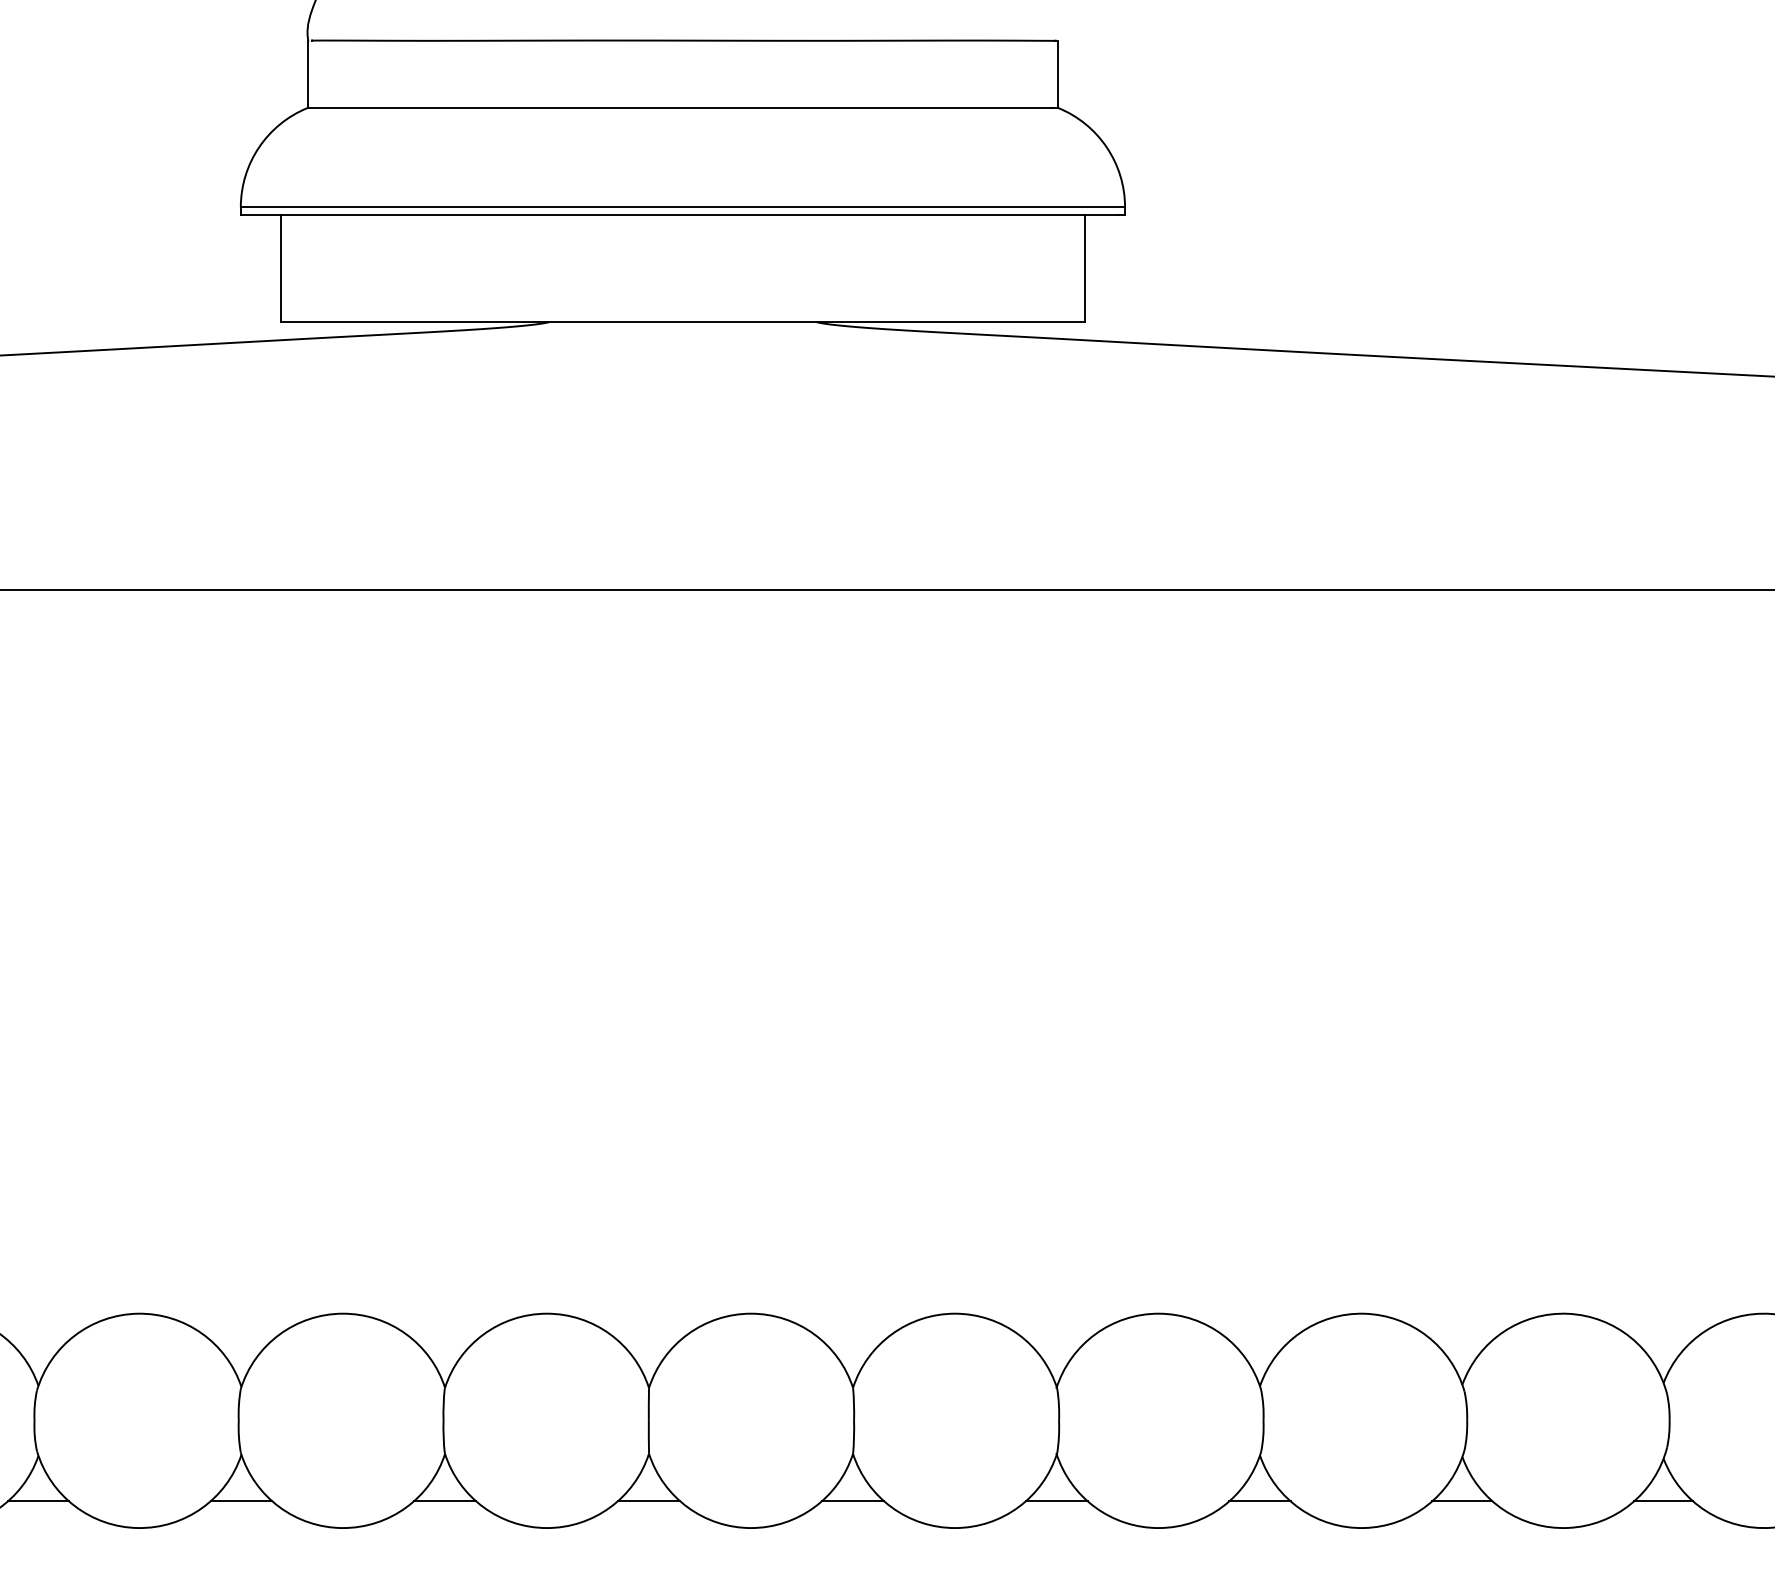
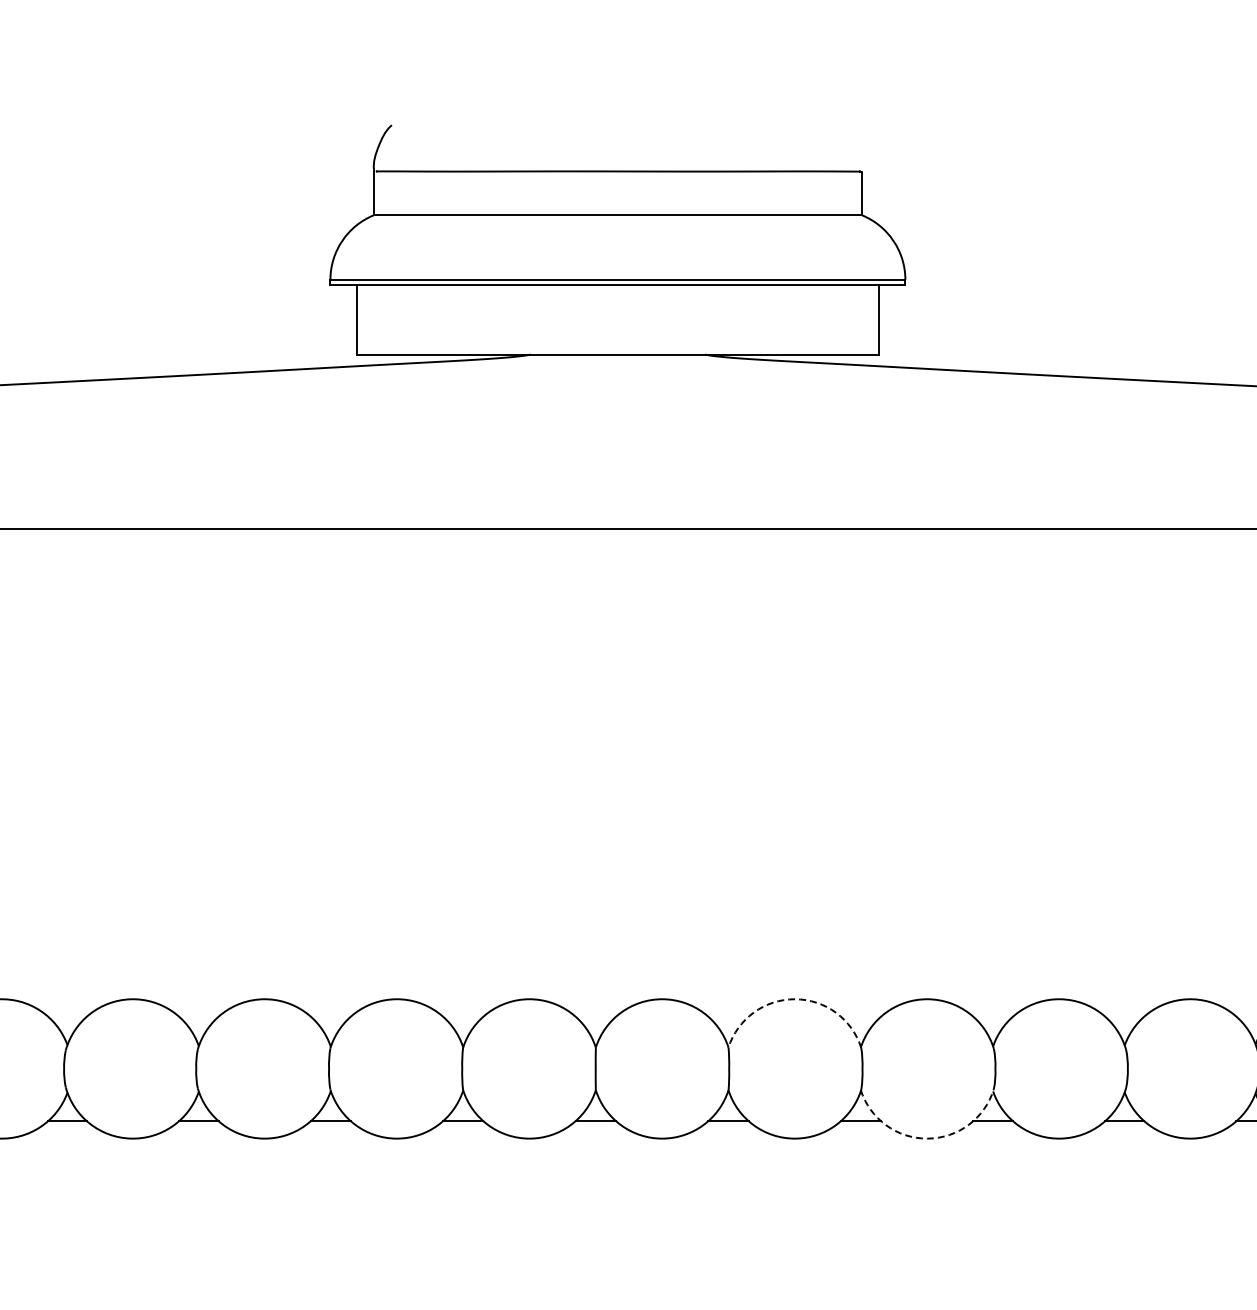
arc: (956, 1314) -> (795, 999), solid -> dashed
arc: (1159, 1527) -> (927, 1138), solid -> dashed

